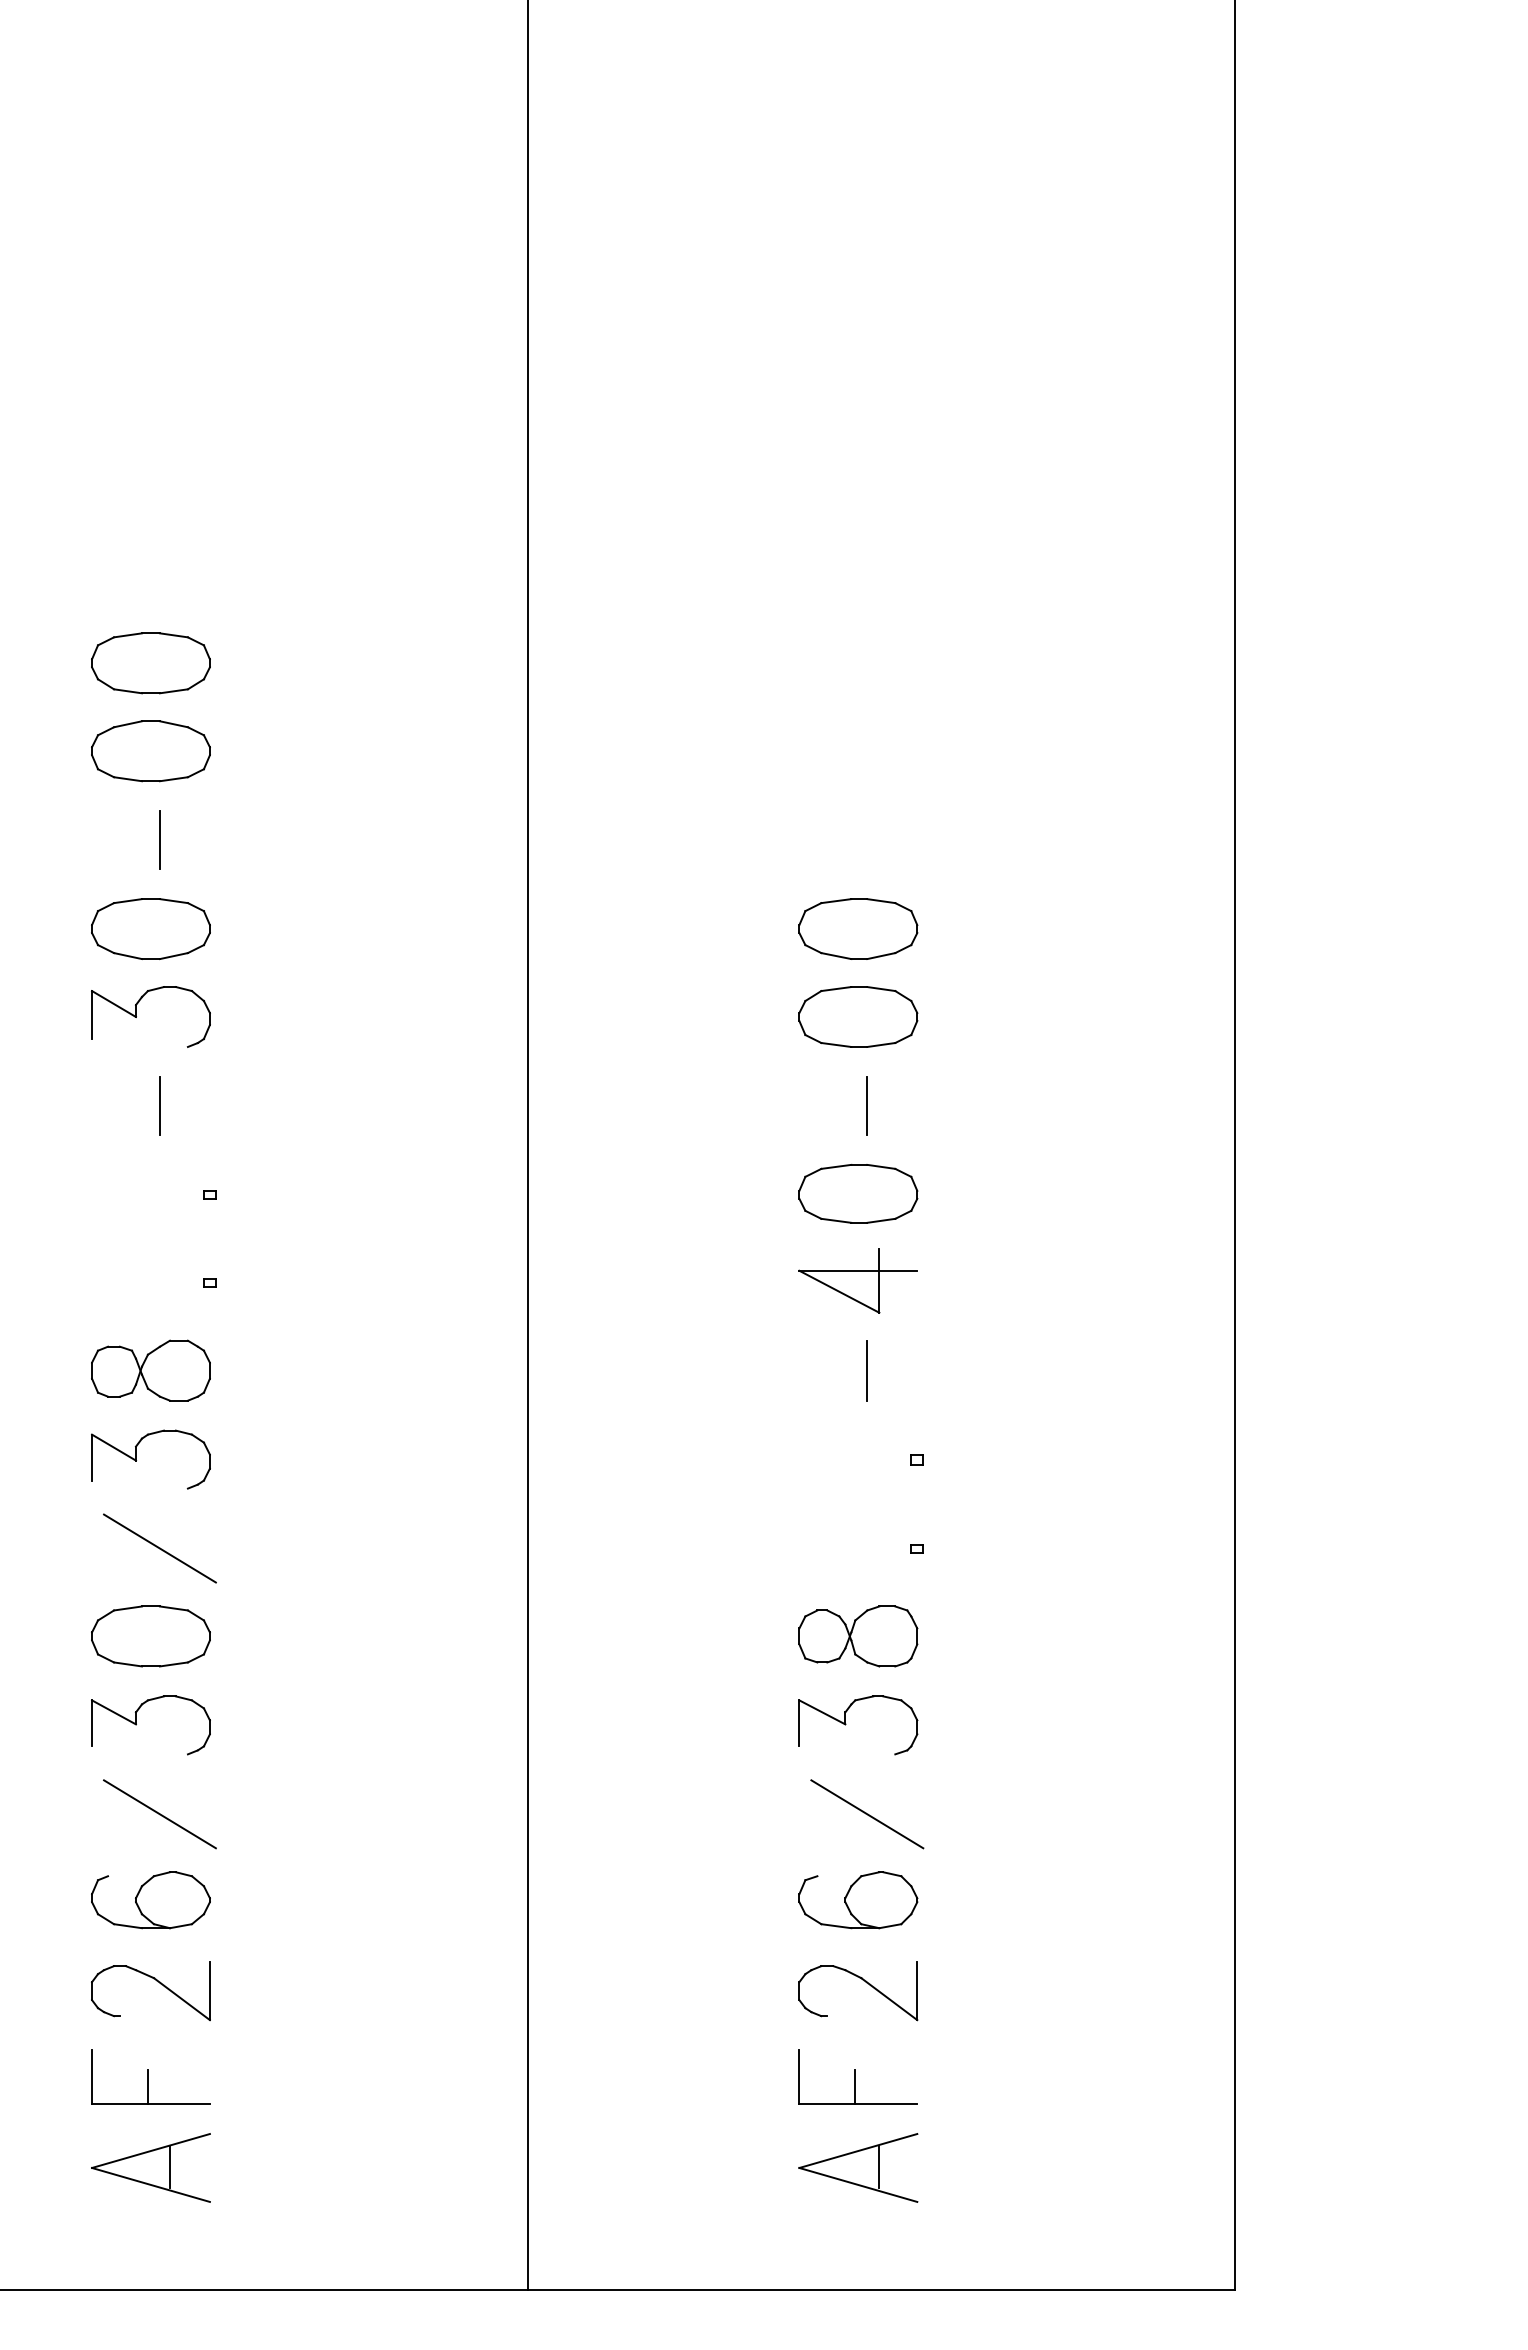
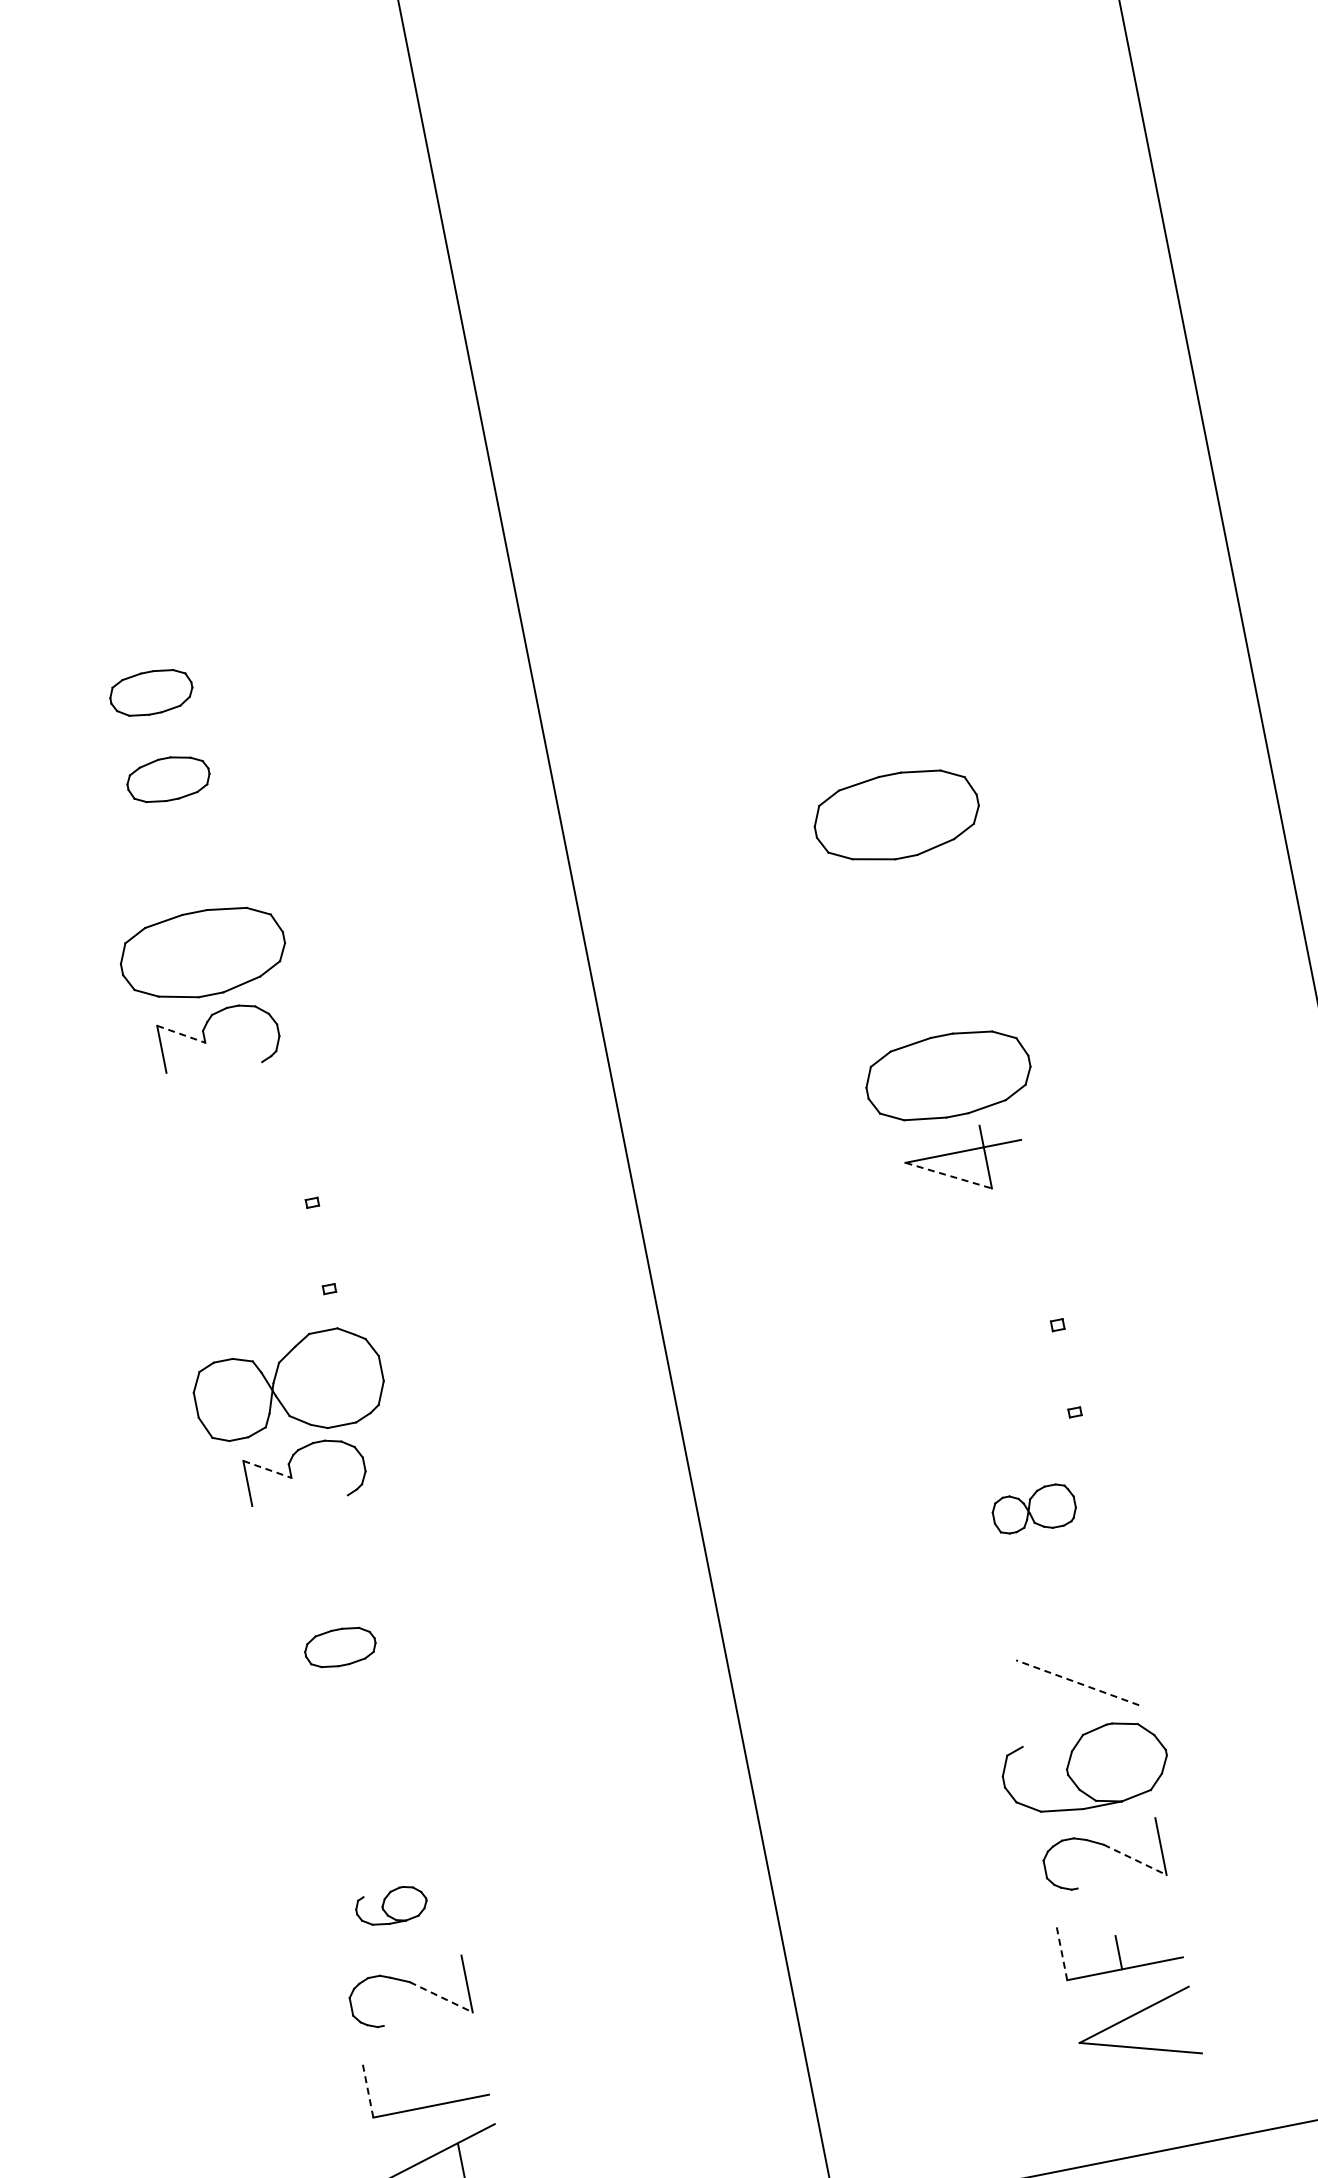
part: (150, 663) -> (150, 693), size x0.7
part: (150, 751) -> (168, 779), size x0.7
line: (159, 840) -> (194, 865), removed
part: (150, 928) -> (202, 953), size x1.4
part: (858, 928) -> (896, 815), size x1.4
line: (114, 1004) -> (181, 1034), solid -> dashed
part: (858, 1016) -> (914, 901), removed
line: (159, 1105) -> (245, 1124), removed
line: (866, 1105) -> (939, 987), removed
part: (858, 1193) -> (948, 1075), size x1.4
line: (839, 1292) -> (948, 1176), solid -> dashed
part: (150, 1370) -> (288, 1386), size x1.6
line: (867, 1370) -> (991, 1247), removed
line: (114, 1447) -> (267, 1469), solid -> dashed
line: (159, 1548) -> (331, 1559), removed
part: (150, 1636) -> (339, 1647), size x0.6
part: (858, 1636) -> (1034, 1510), size x0.7
part: (846, 1724) -> (1039, 1598), removed
part: (136, 1725) -> (343, 1737), removed
line: (159, 1814) -> (383, 1820), removed
line: (866, 1814) -> (1076, 1683), solid -> dashed
part: (150, 1900) -> (391, 1906), size x0.6
part: (858, 1900) -> (1085, 1769), size x1.4
line: (181, 1999) -> (440, 1997), solid -> dashed
line: (889, 1999) -> (1135, 1860), solid -> dashed
line: (92, 2077) -> (368, 2091), solid -> dashed
line: (799, 2077) -> (1062, 1954), solid -> dashed
line: (147, 2087) -> (424, 2090), removed
line: (879, 2166) -> (1157, 2025), removed

